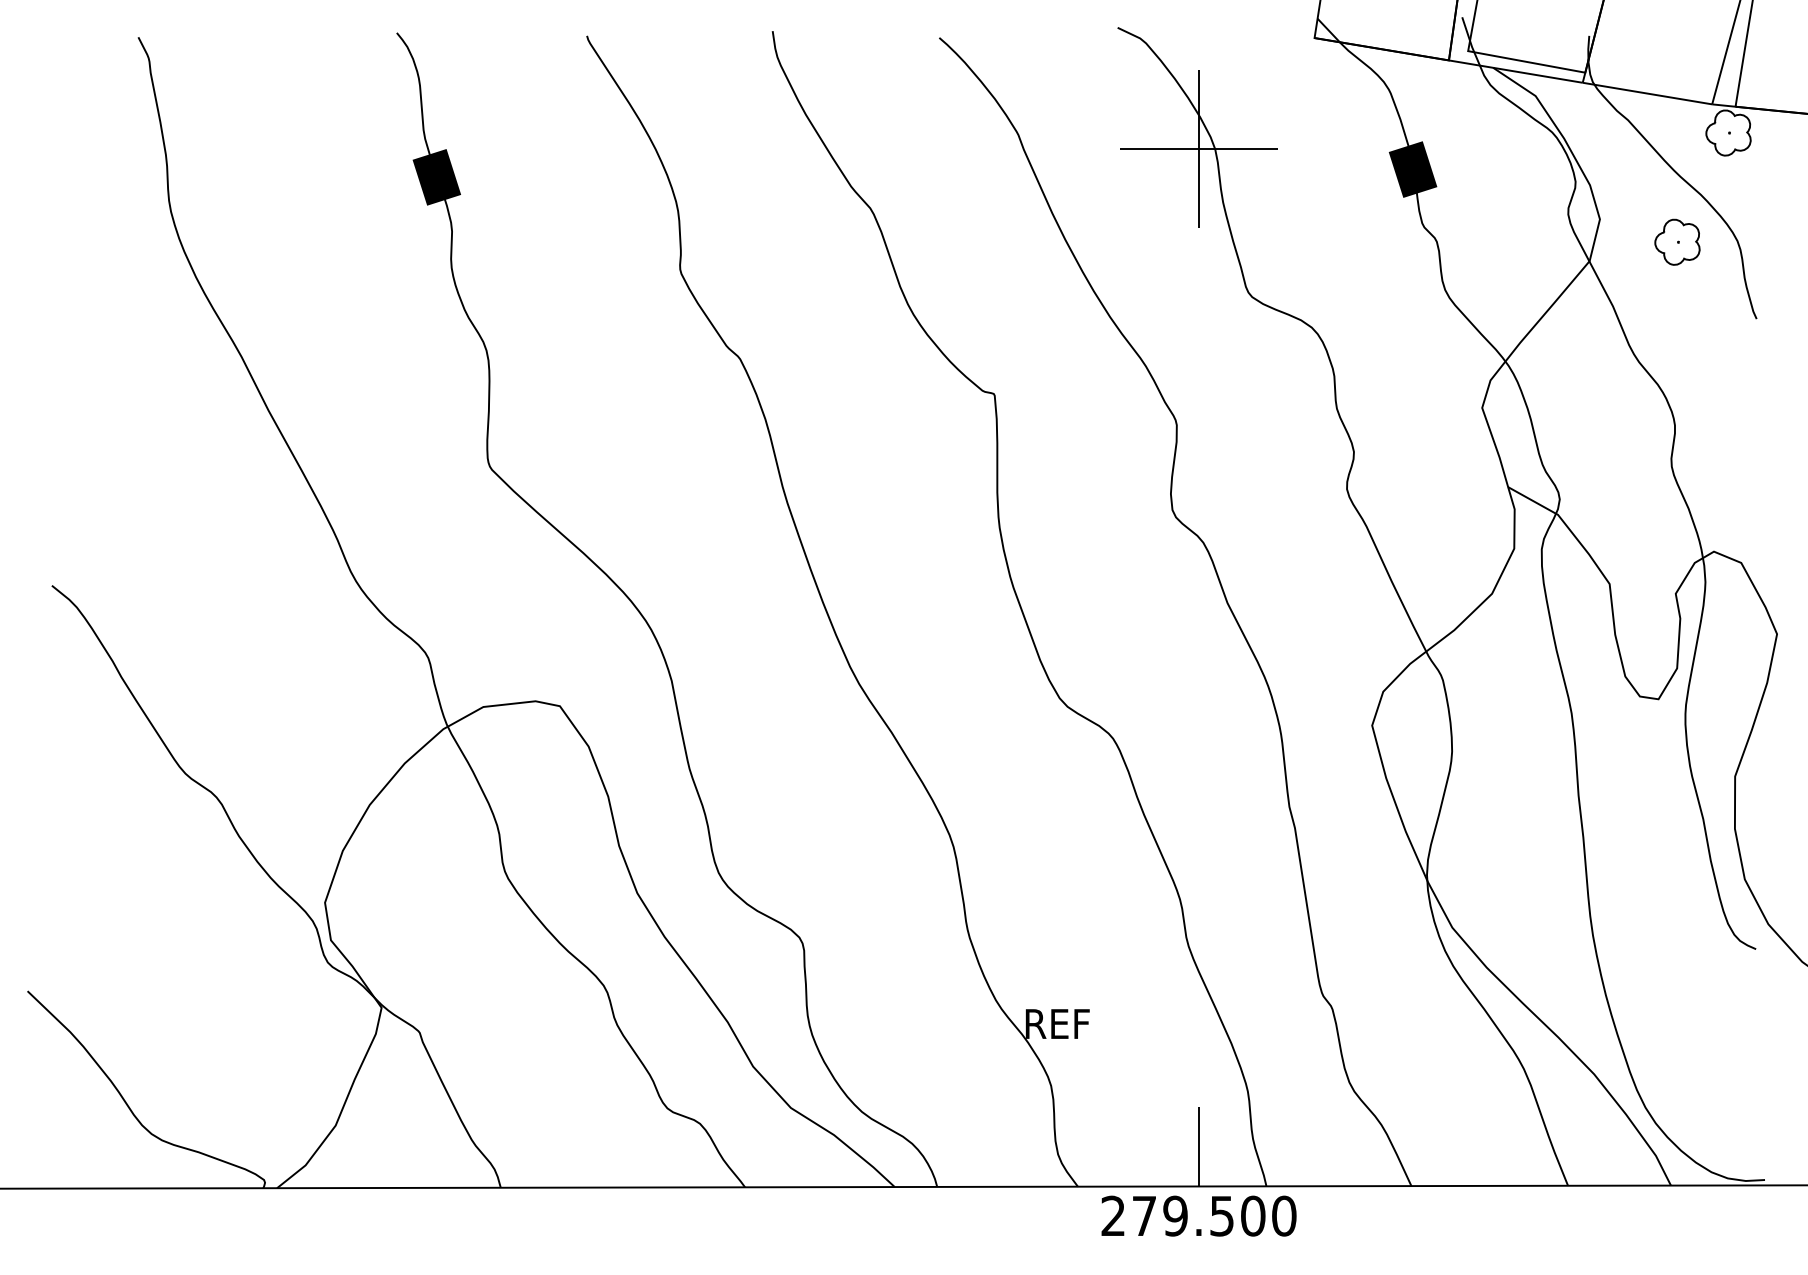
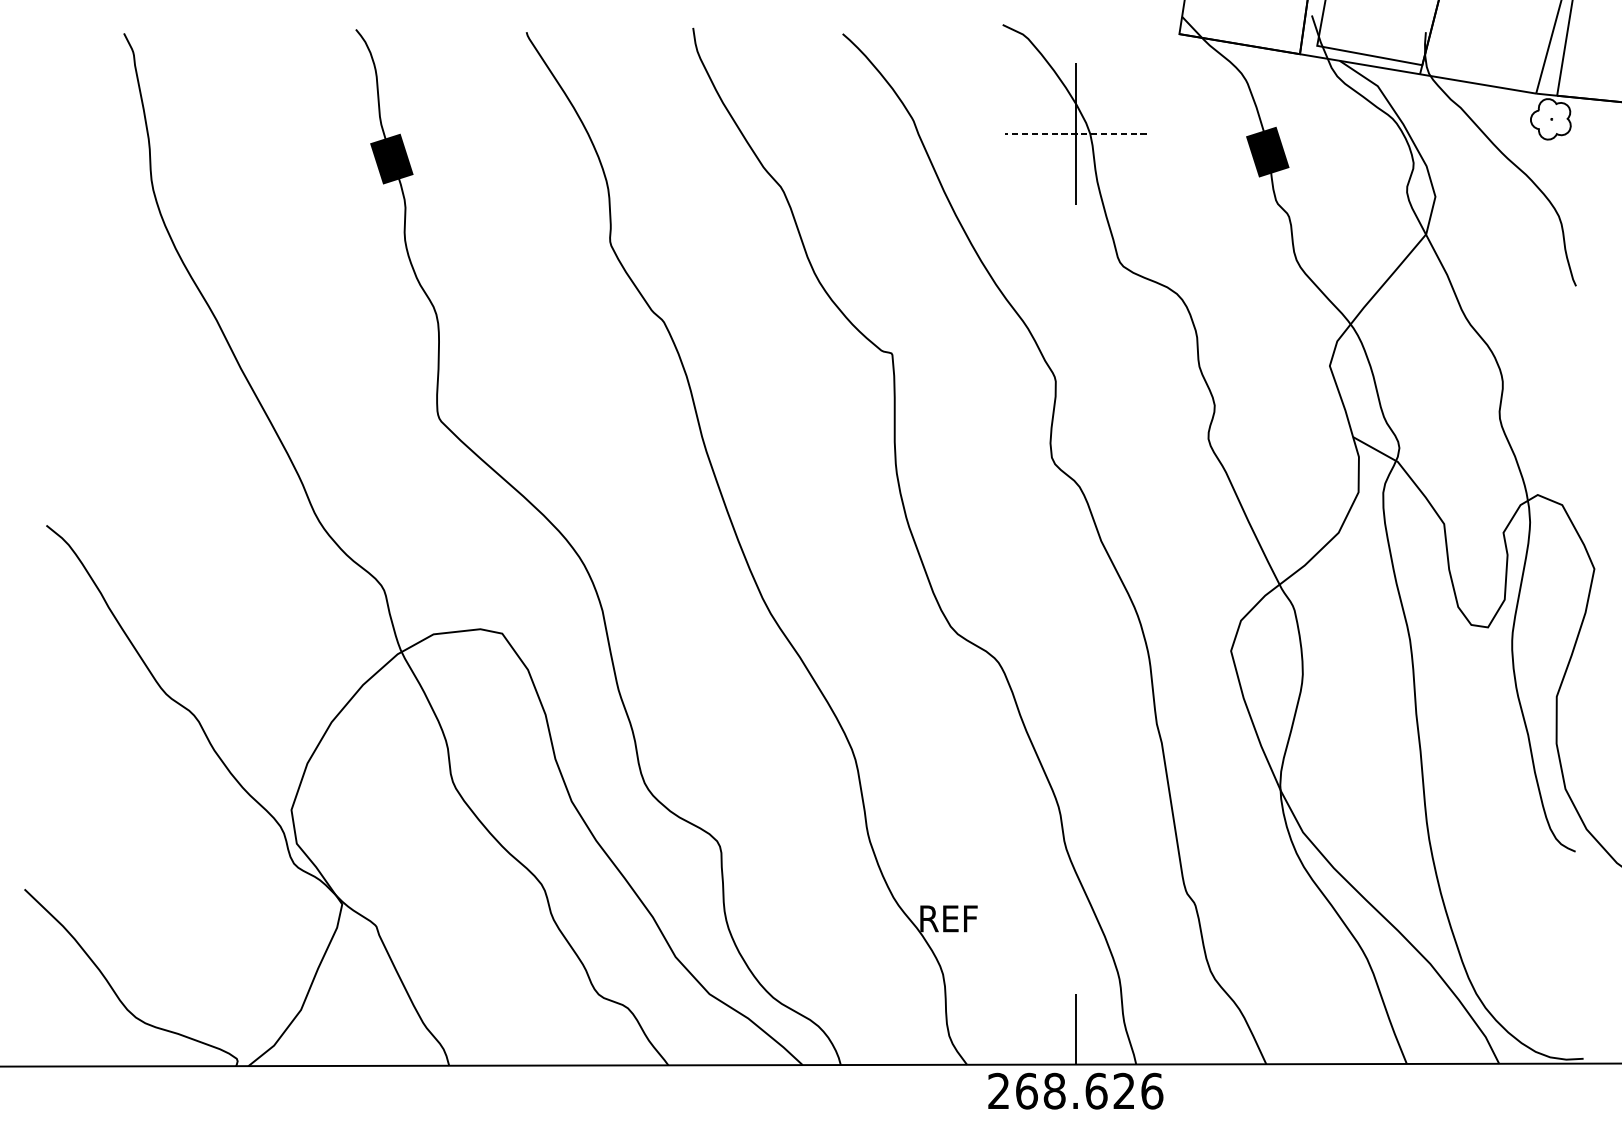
line: (1198, 148) -> (1075, 133), solid -> dashed
part: (1677, 241) -> (1505, 216), removed
text: (1214, 1215) -> (1089, 1090), 279.500 -> 268.626

